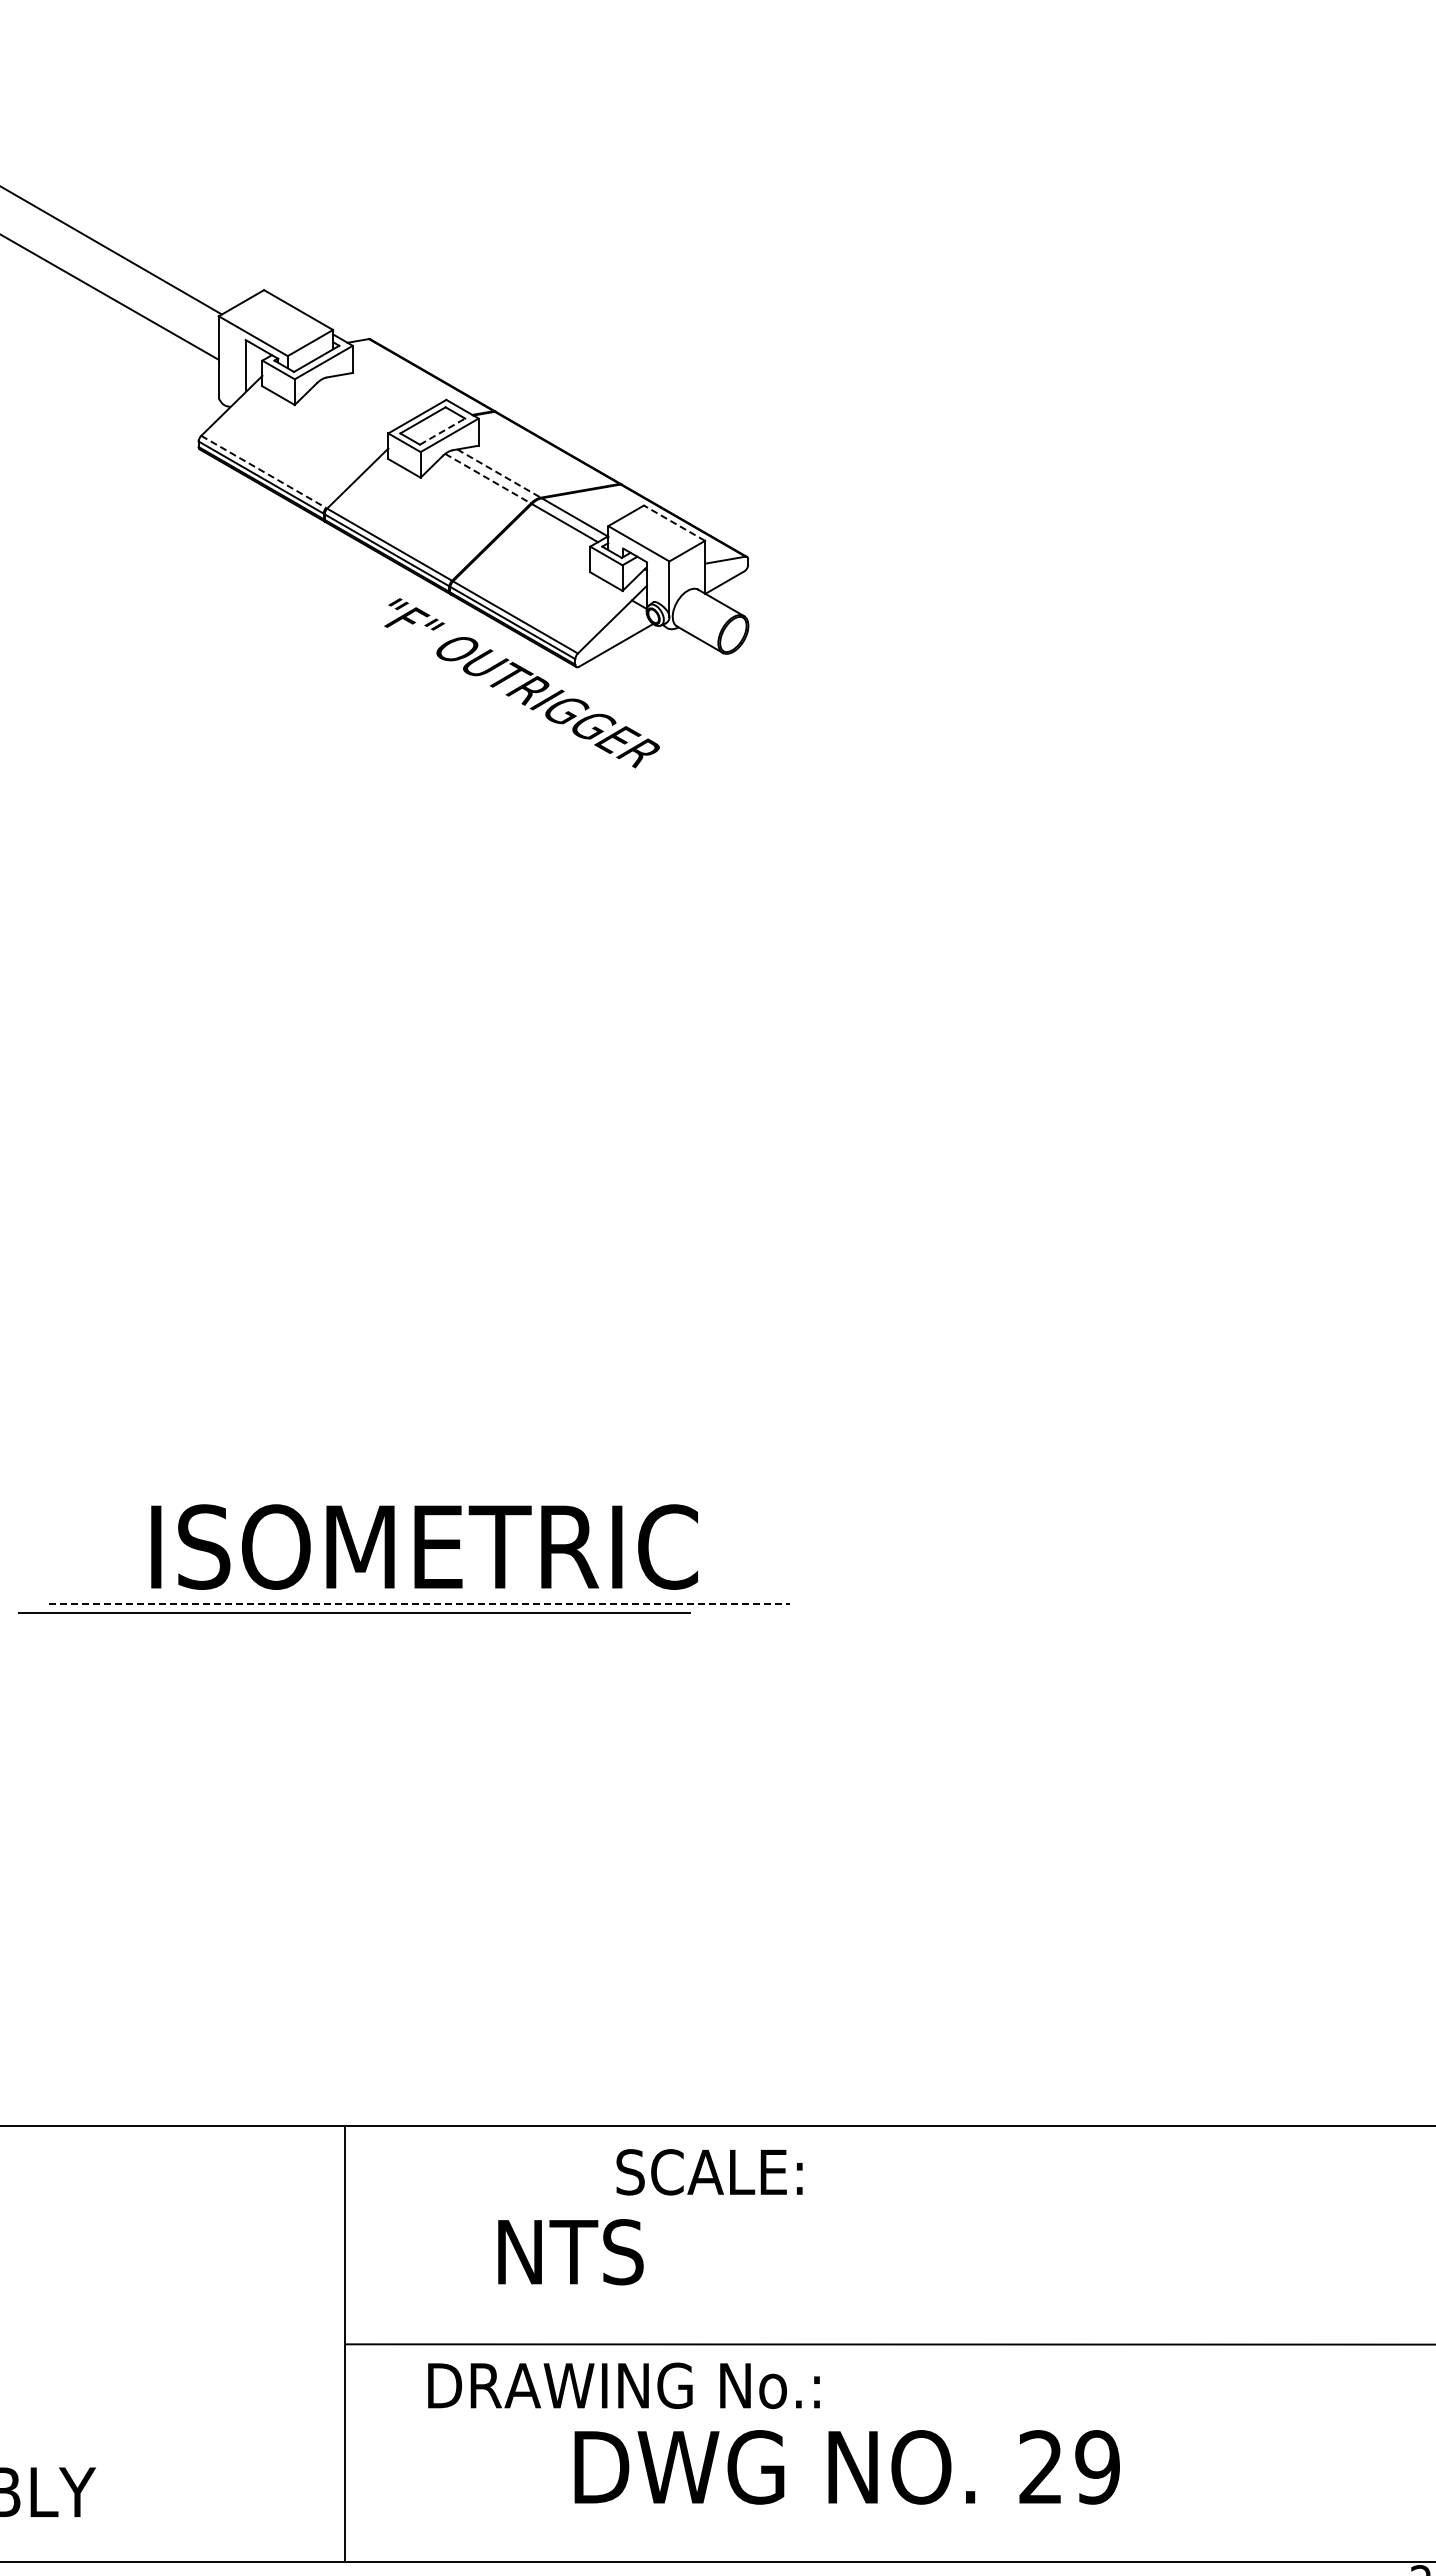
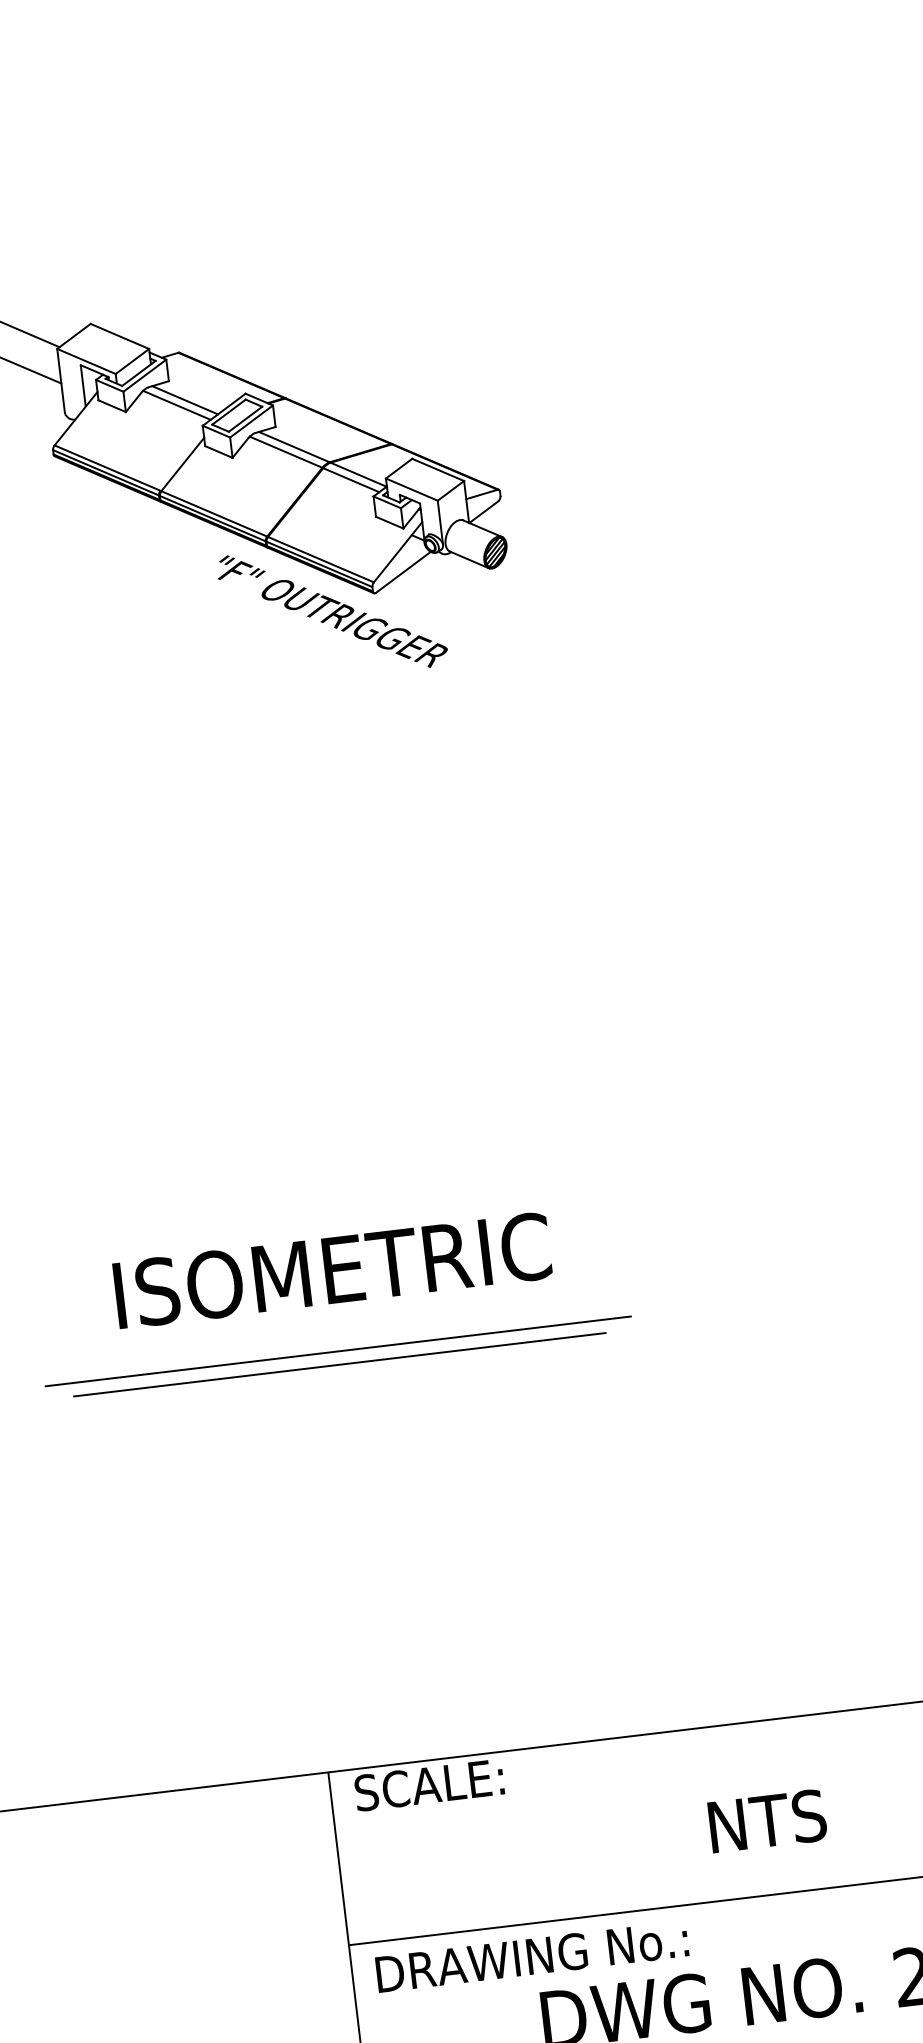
line: (370, 398) -> (185, 399), added
line: (359, 404) -> (177, 405), added
line: (442, 431) -> (245, 419), dashed -> solid
line: (264, 472) -> (108, 468), dashed -> solid
line: (499, 473) -> (294, 447), dashed -> solid
line: (488, 478) -> (286, 452), dashed -> solid
line: (674, 522) -> (438, 469), dashed -> solid
hatch: (733, 633) -> (495, 551), added
text: (424, 1546) -> (332, 1270), moved
line: (420, 1604) -> (338, 1351), dashed -> solid
line: (354, 1612) -> (339, 1364), moved
text: (709, 2172) -> (429, 1785), moved
text: (570, 2252) -> (767, 1821), moved
text: (623, 2385) -> (531, 1956), moved

